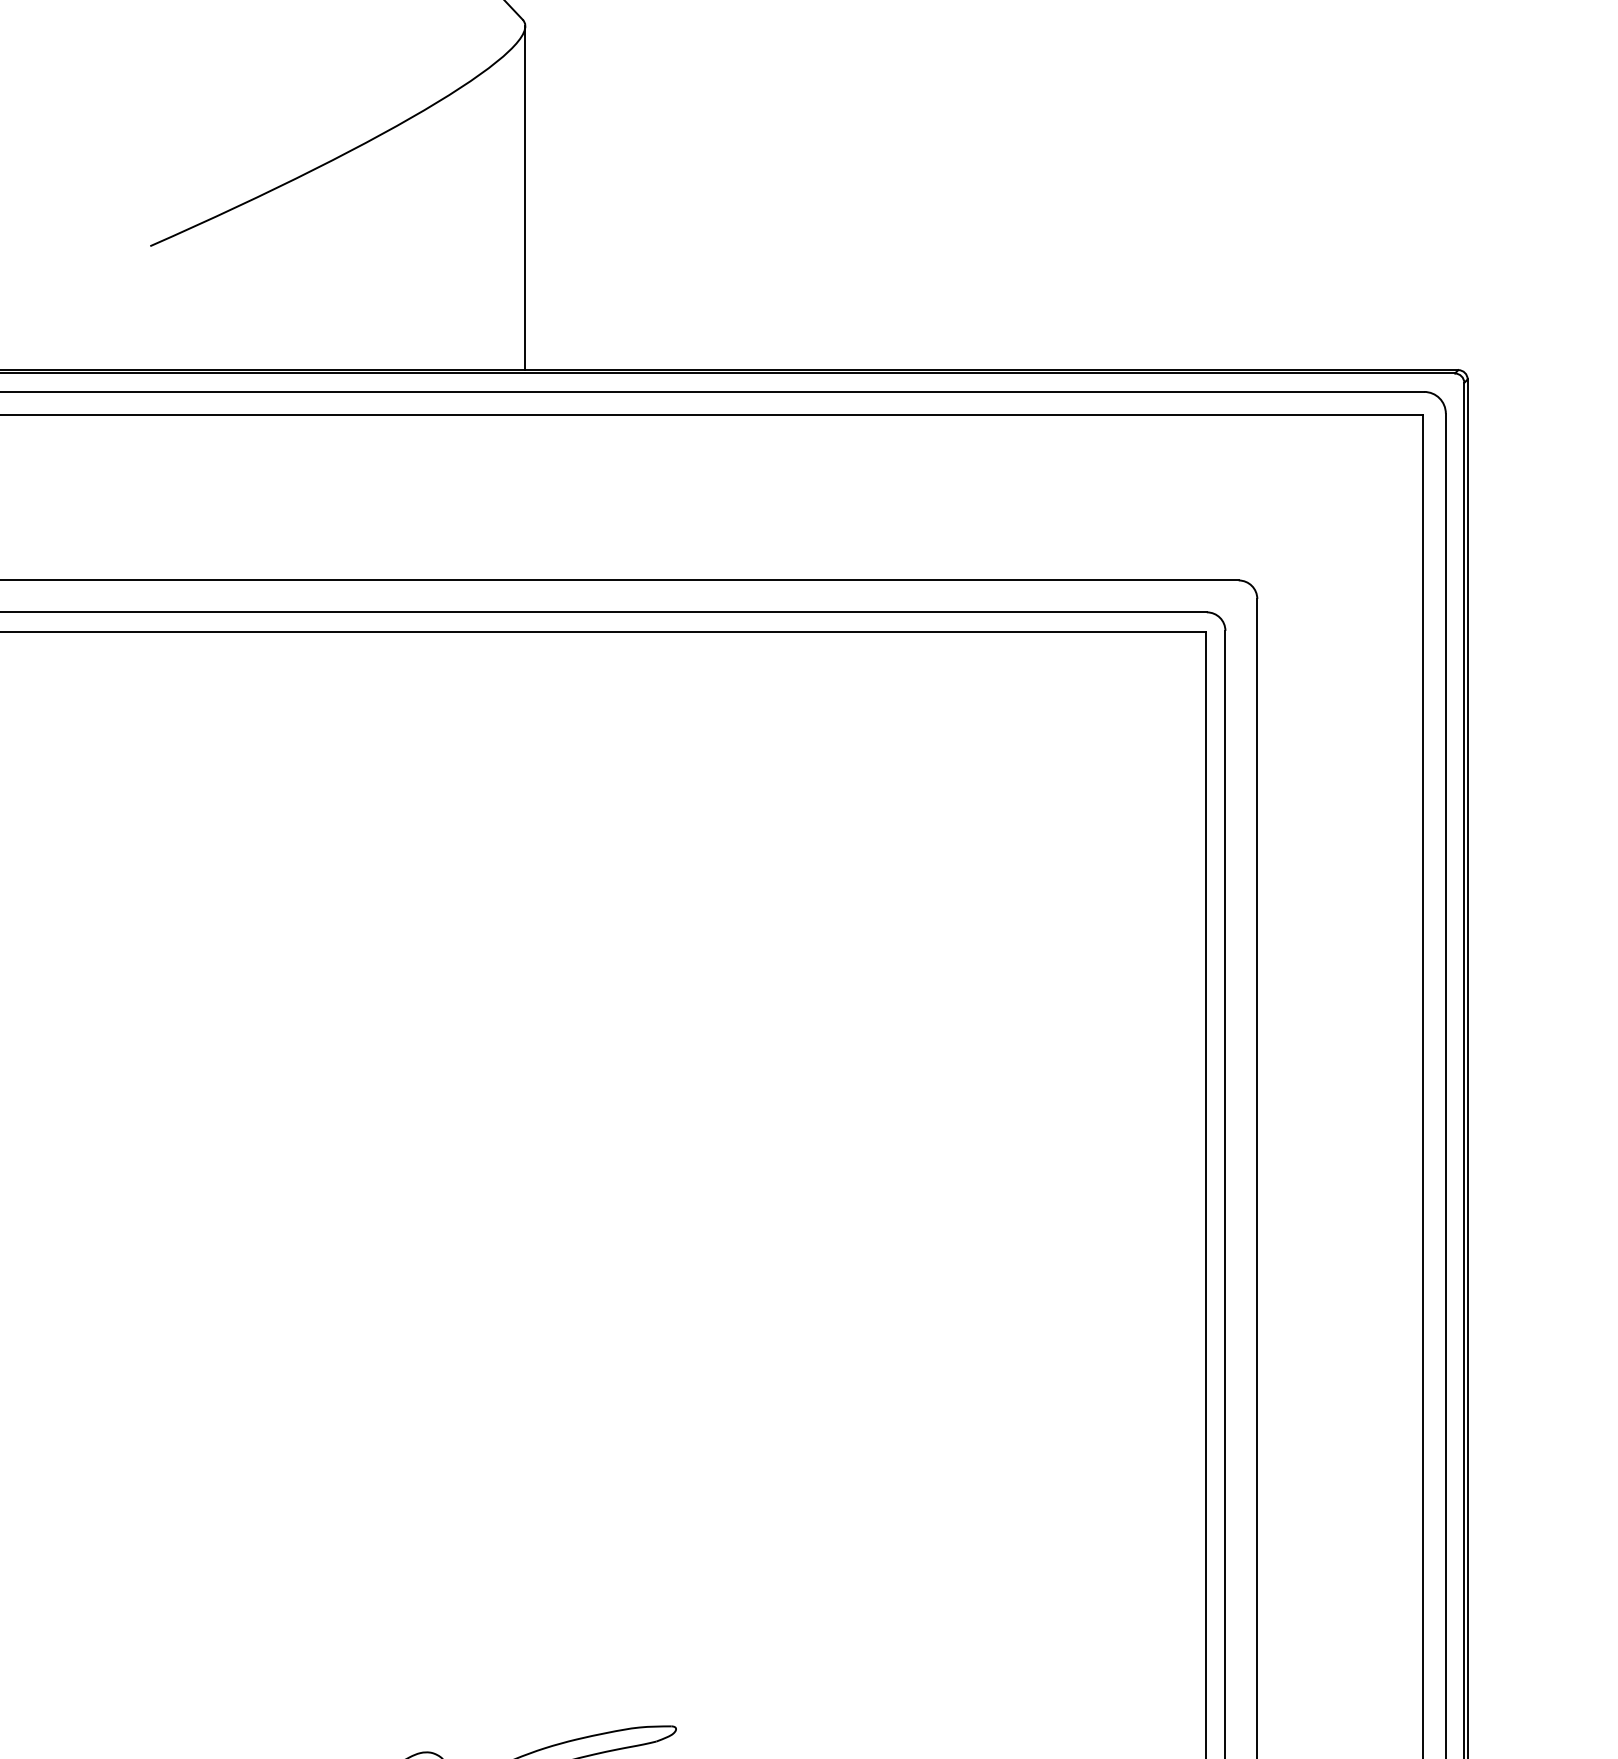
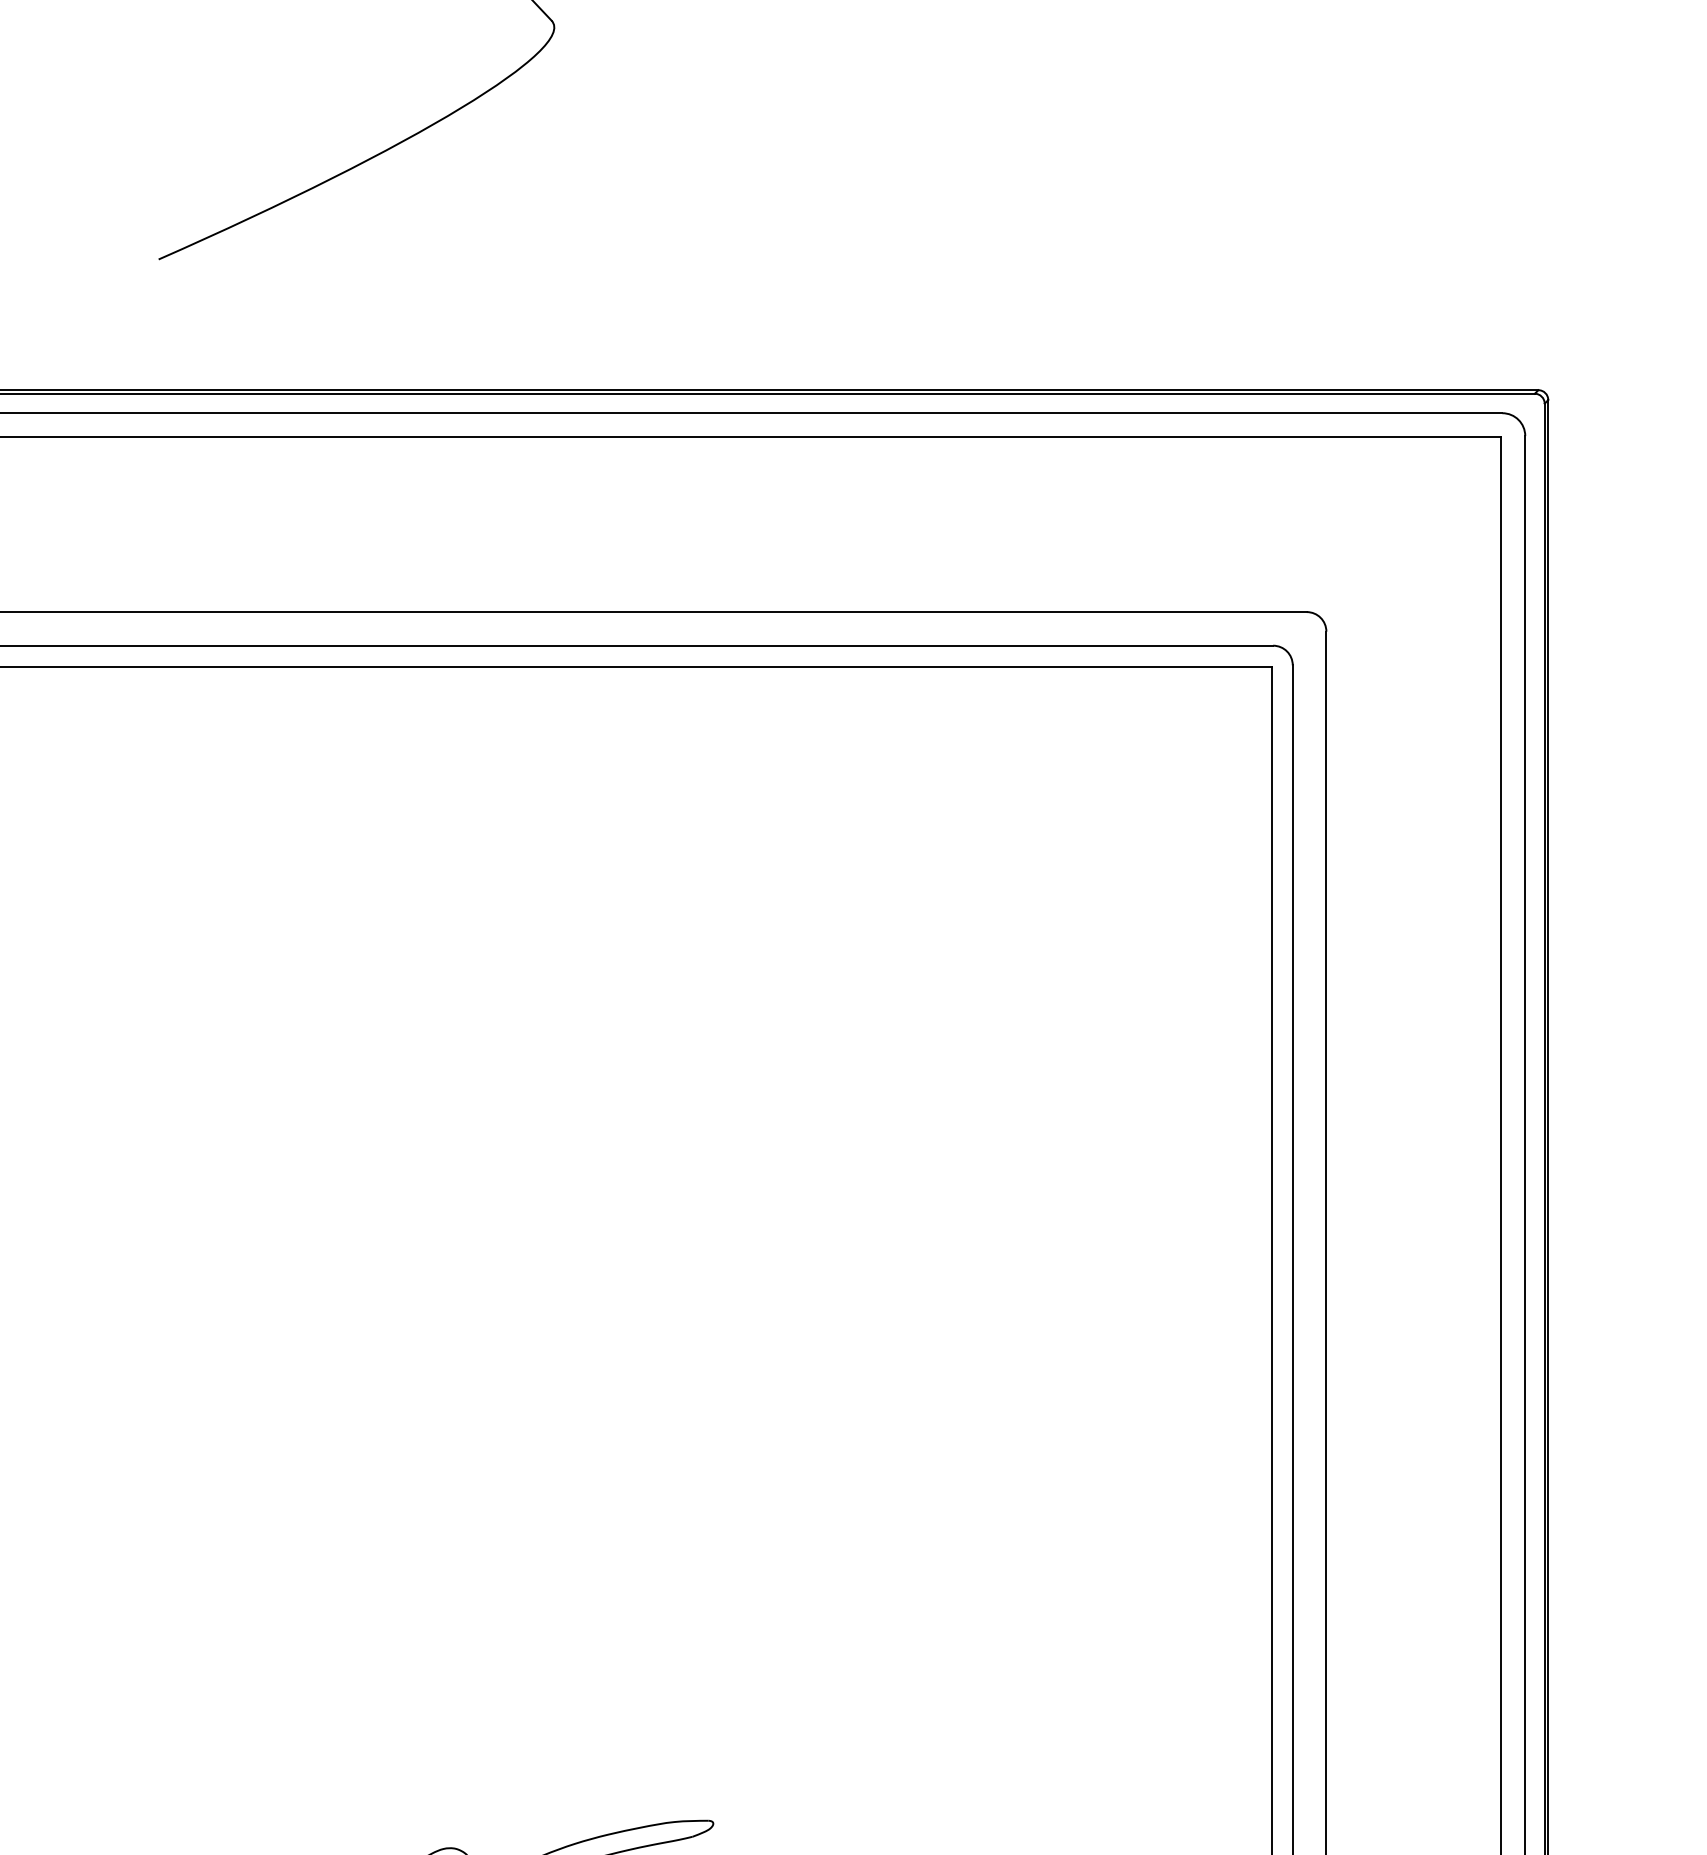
line: (525, 198) -> (554, 209), removed

